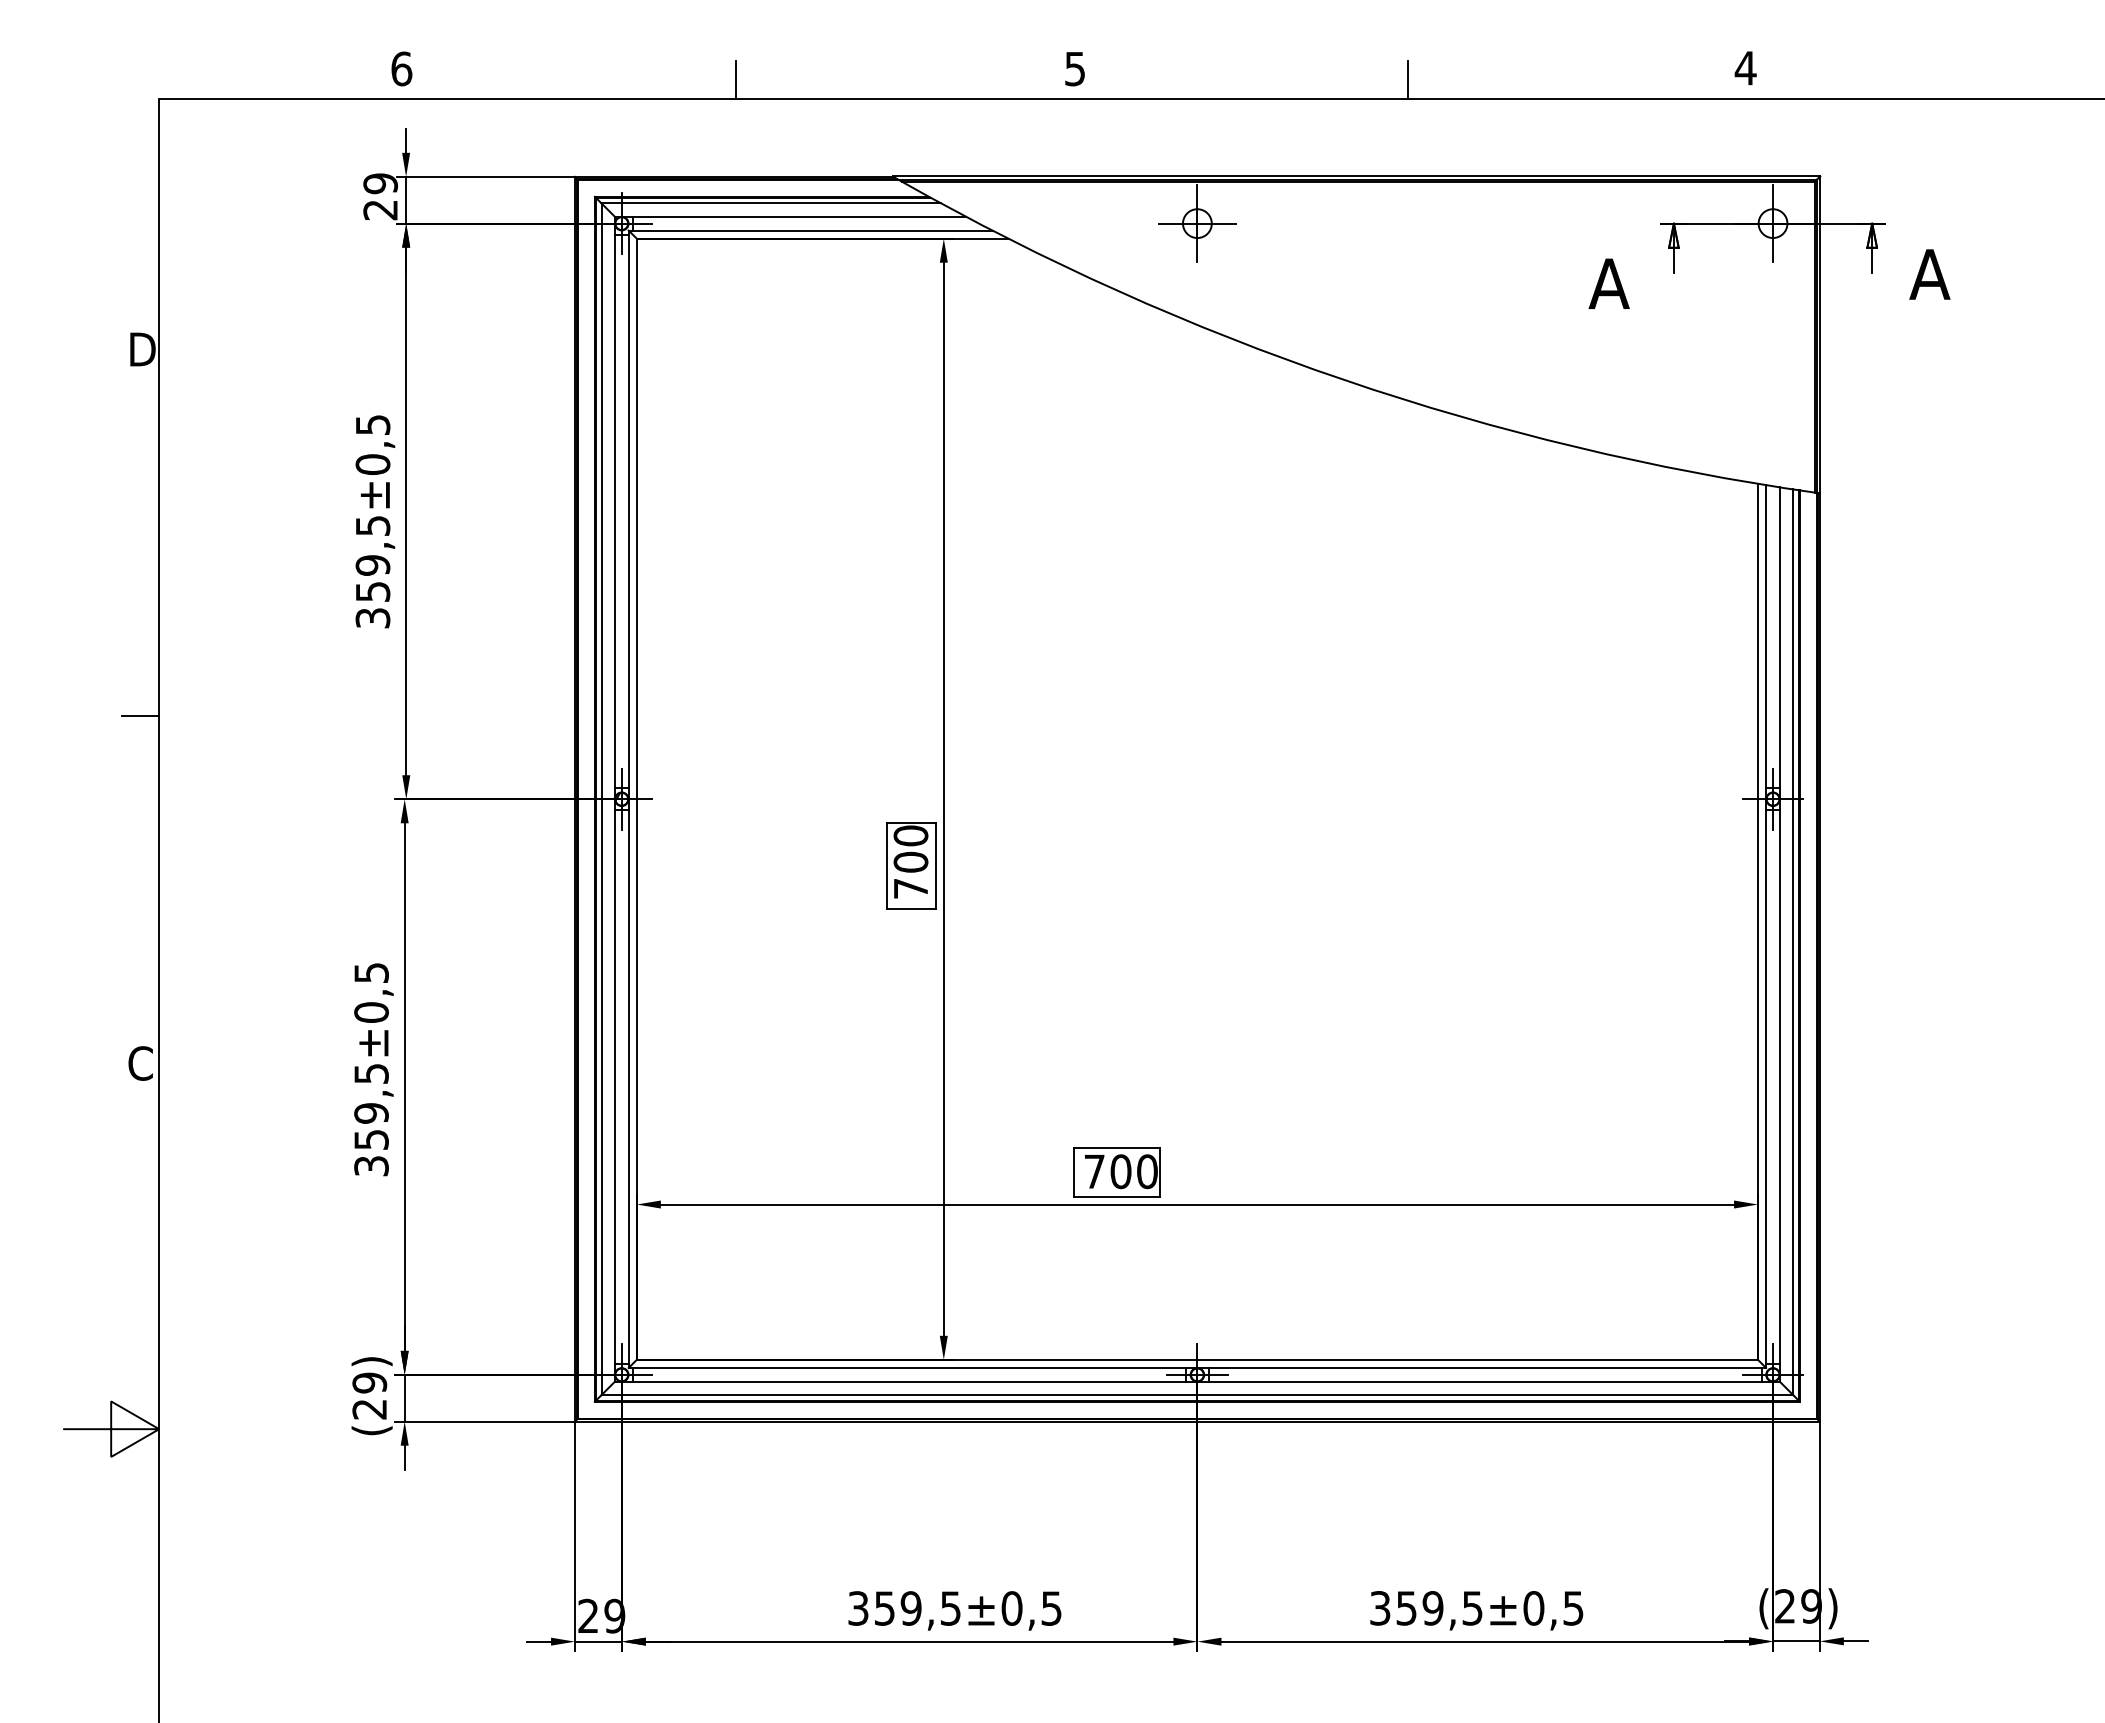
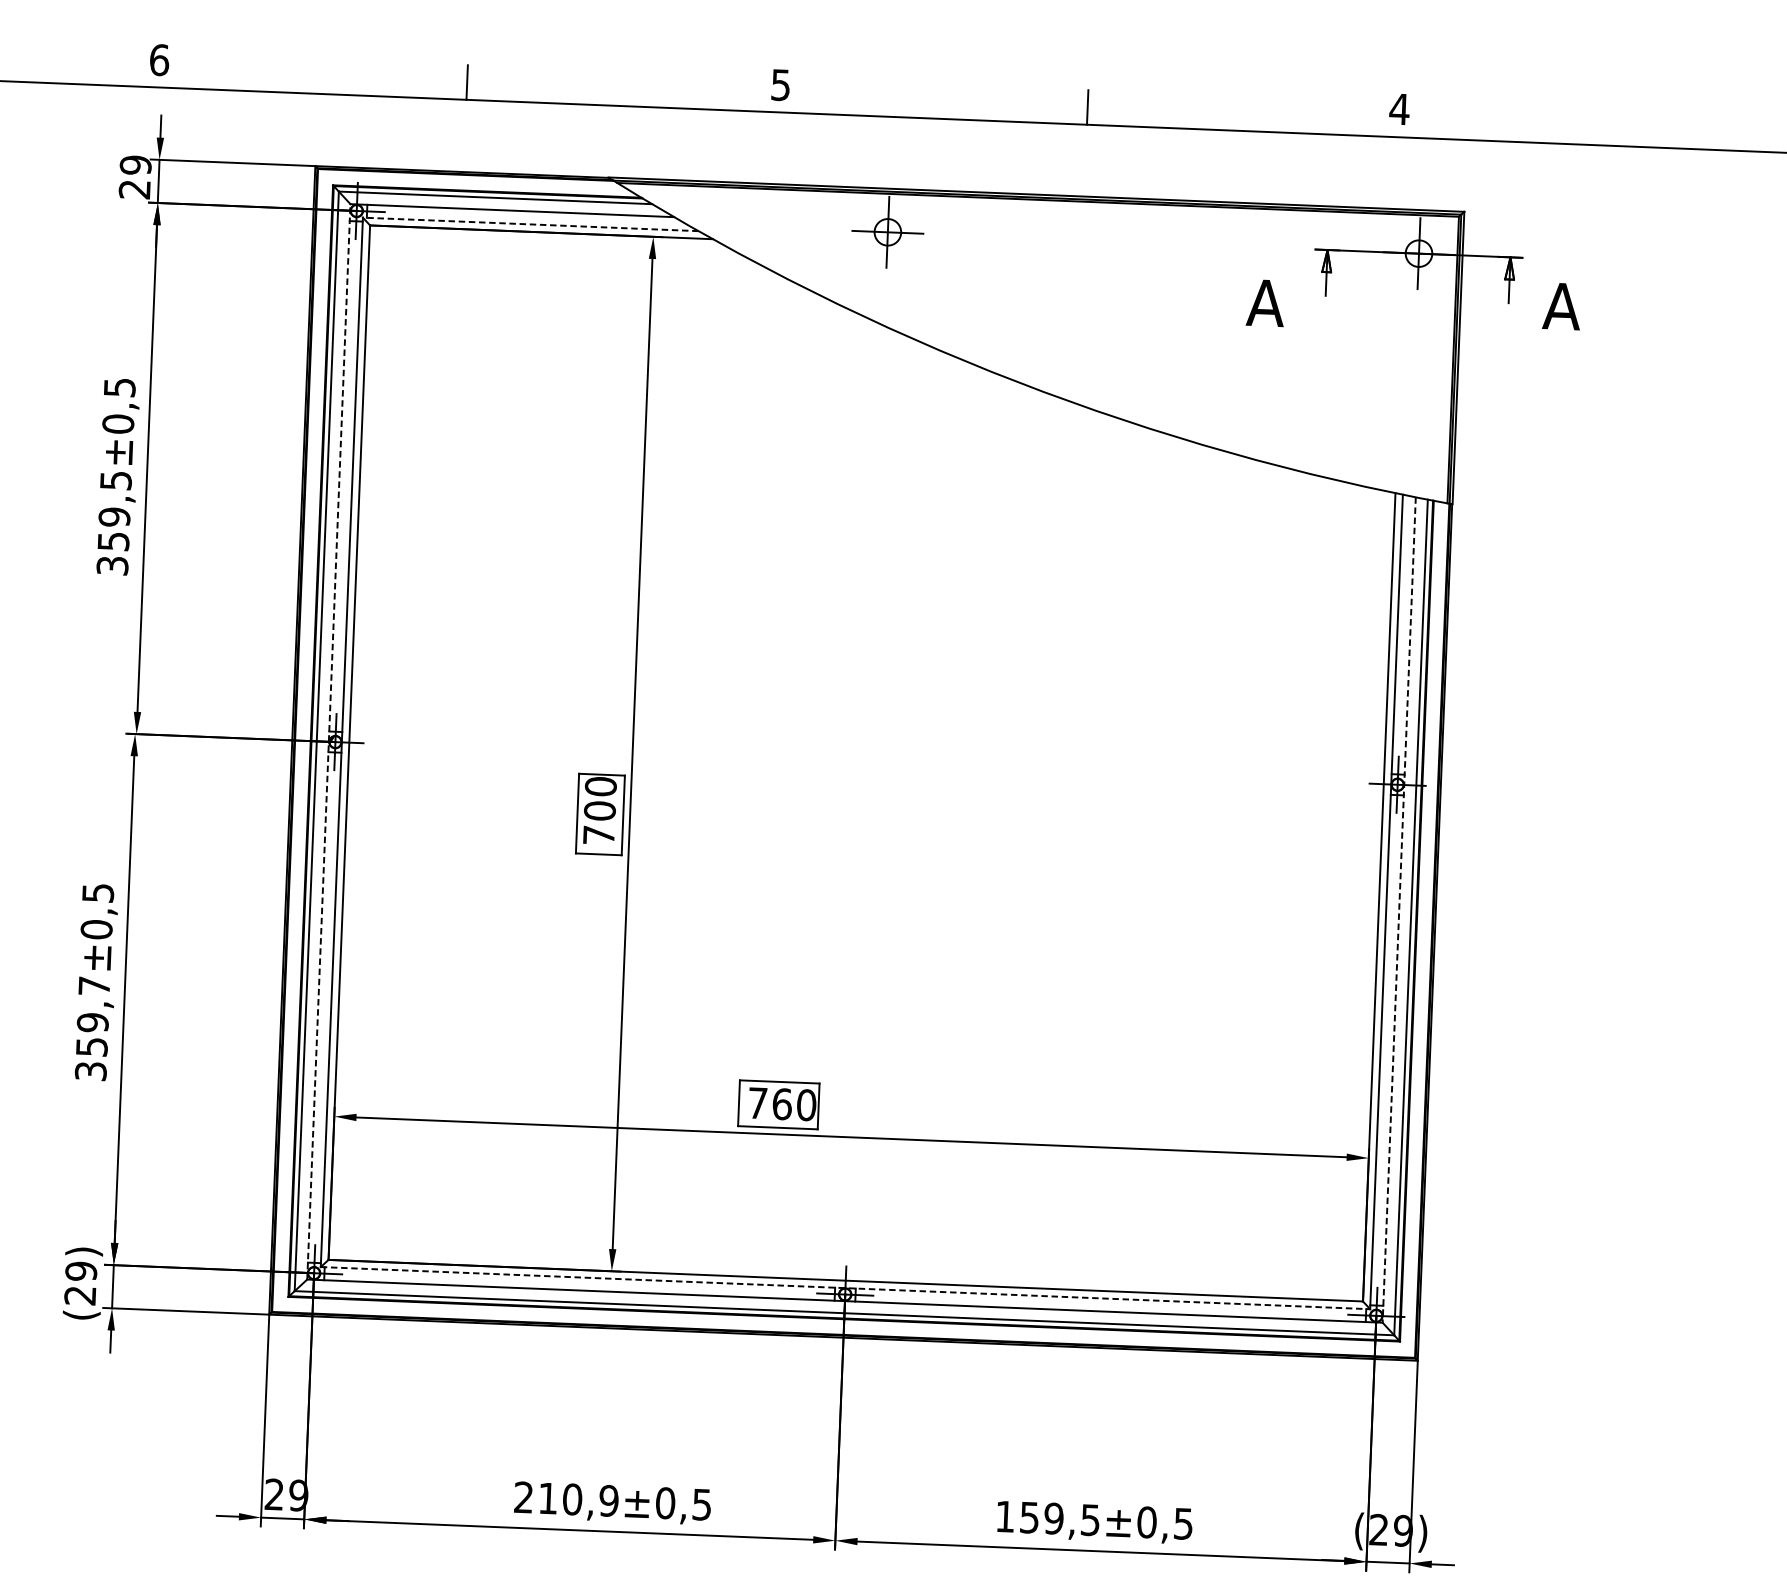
line: (810, 230) -> (530, 224), solid -> dashed
line: (614, 799) -> (328, 742), solid -> dashed
line: (1780, 935) -> (1399, 910), solid -> dashed
text: (371, 1073) -> (94, 985), 359,5 -> 359,7
text: (1120, 1171) -> (781, 1104), 700 -> 760
line: (1197, 1367) -> (845, 1287), solid -> dashed
text: (904, 1608) -> (566, 1499), 359,5 -> 210,9
text: (1380, 1608) -> (1005, 1516), 359,5 -> 159,5

